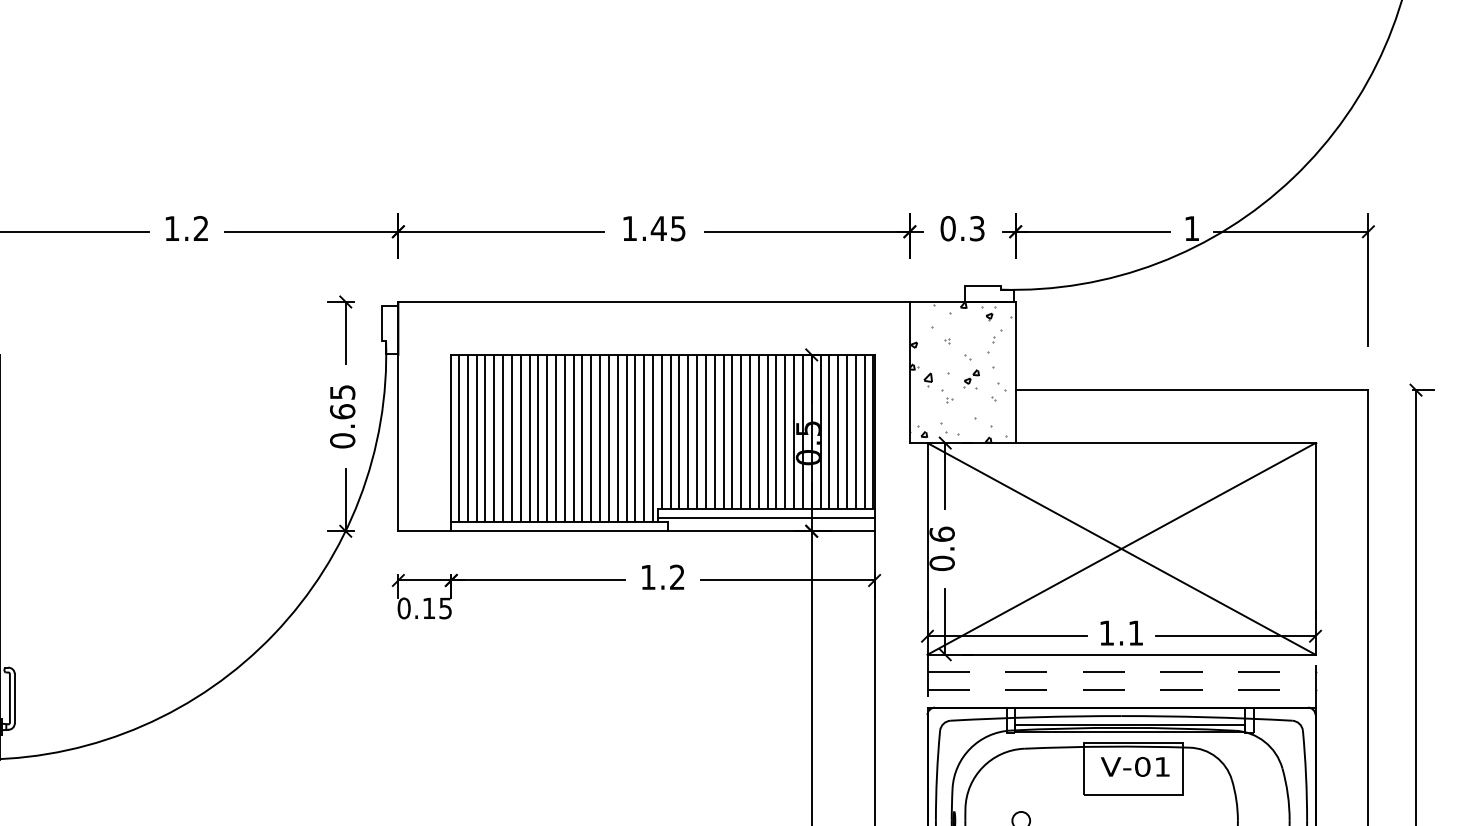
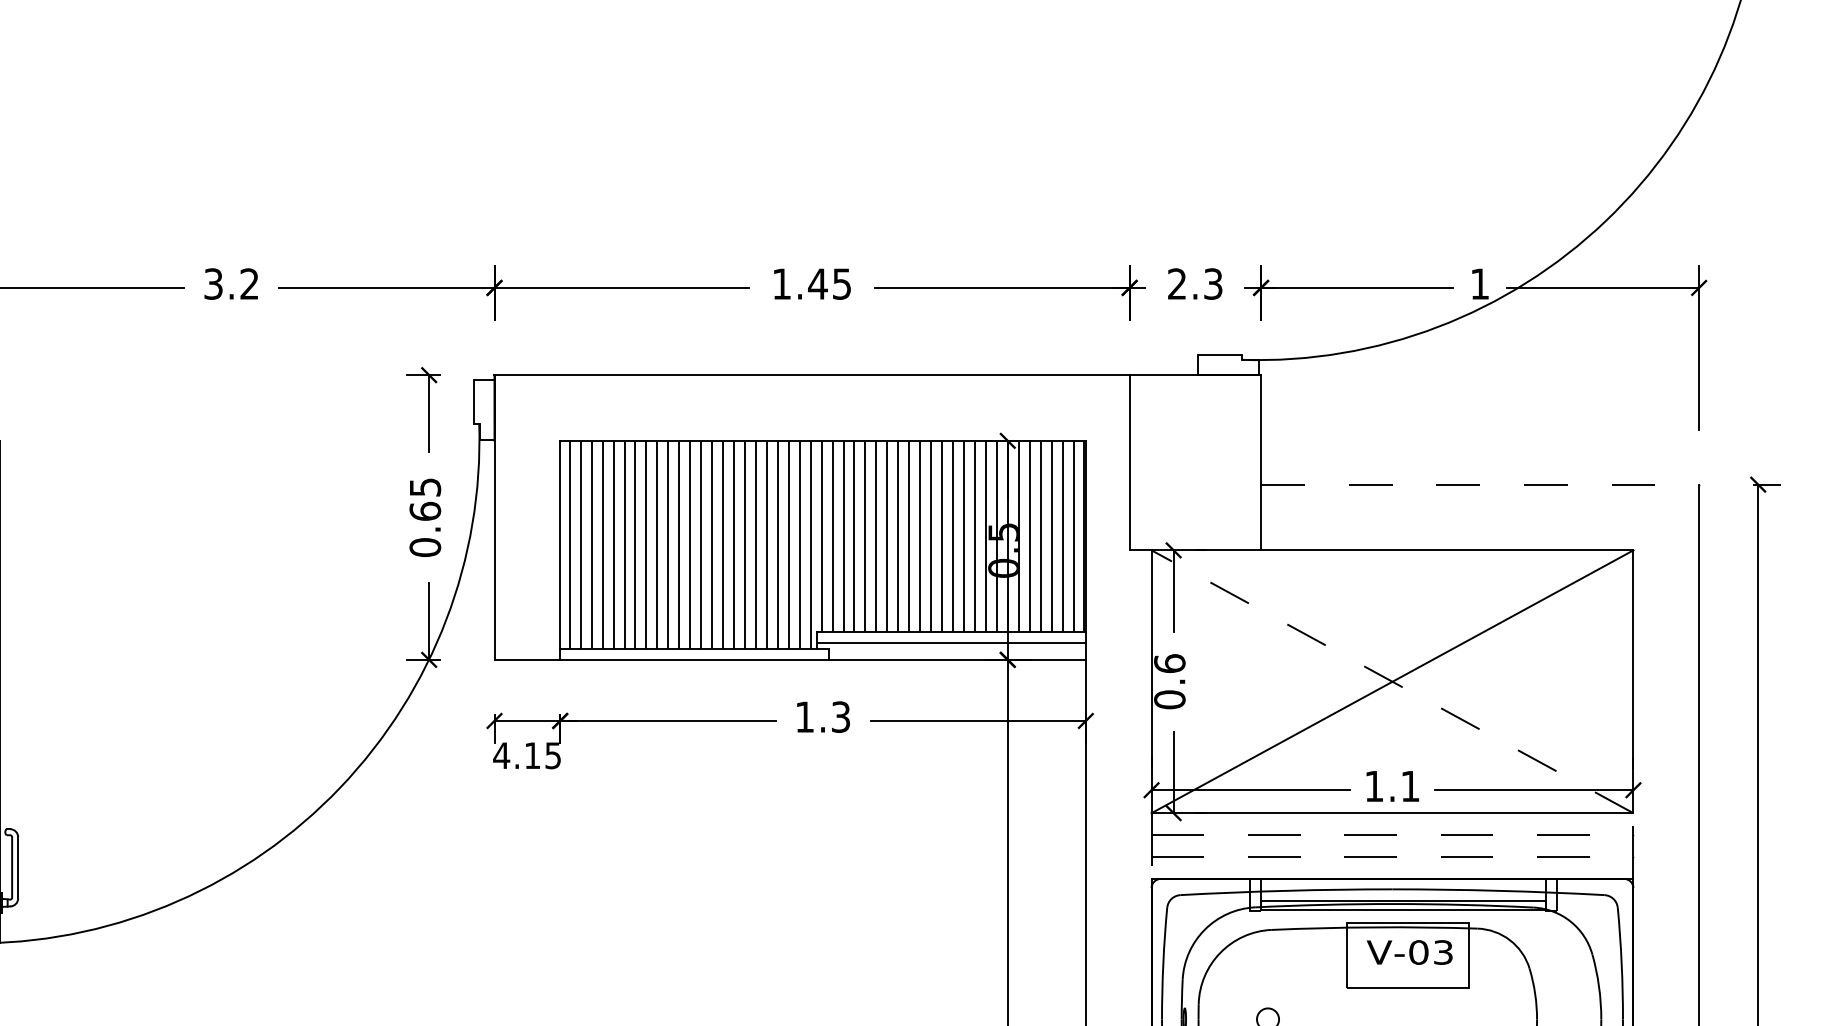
text: (171, 228) -> (212, 283), 1.2 -> 3.2
text: (947, 228) -> (1176, 283), 0.3 -> 2.3
hatch: (960, 372) -> (1192, 462), removed
line: (1192, 390) -> (1480, 485), solid -> dashed
line: (1121, 548) -> (1392, 681), solid -> dashed
text: (677, 577) -> (841, 717), 1.2 -> 1.3
text: (403, 608) -> (500, 755), 0.15 -> 4.15
text: (1162, 766) -> (1443, 951), V-01 -> V-03

